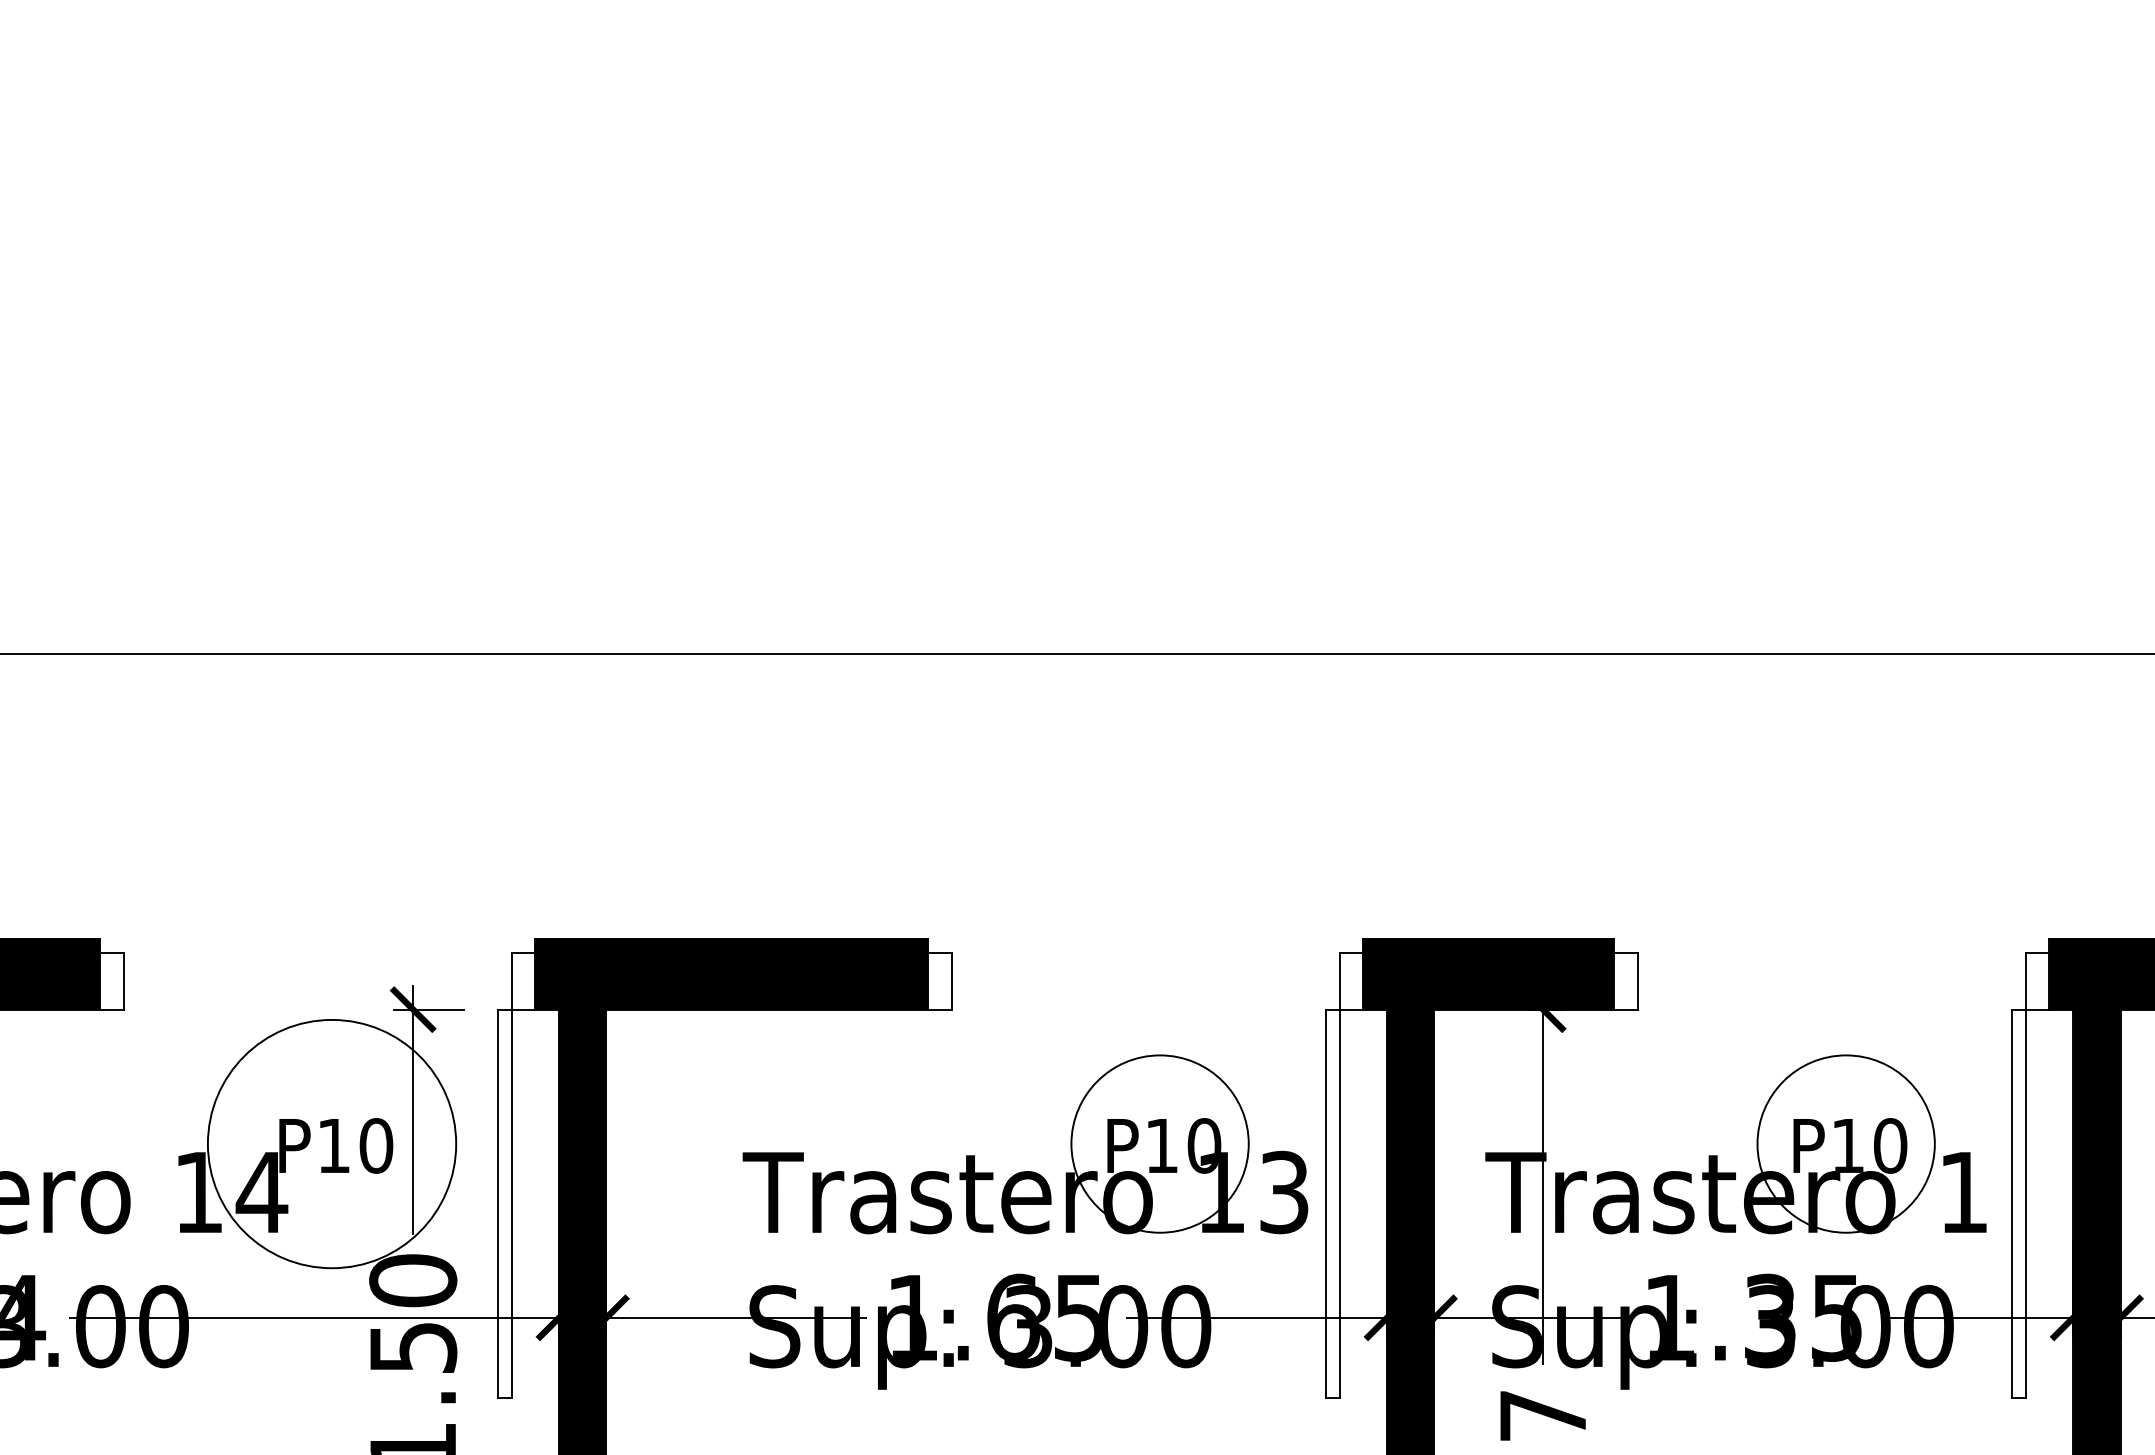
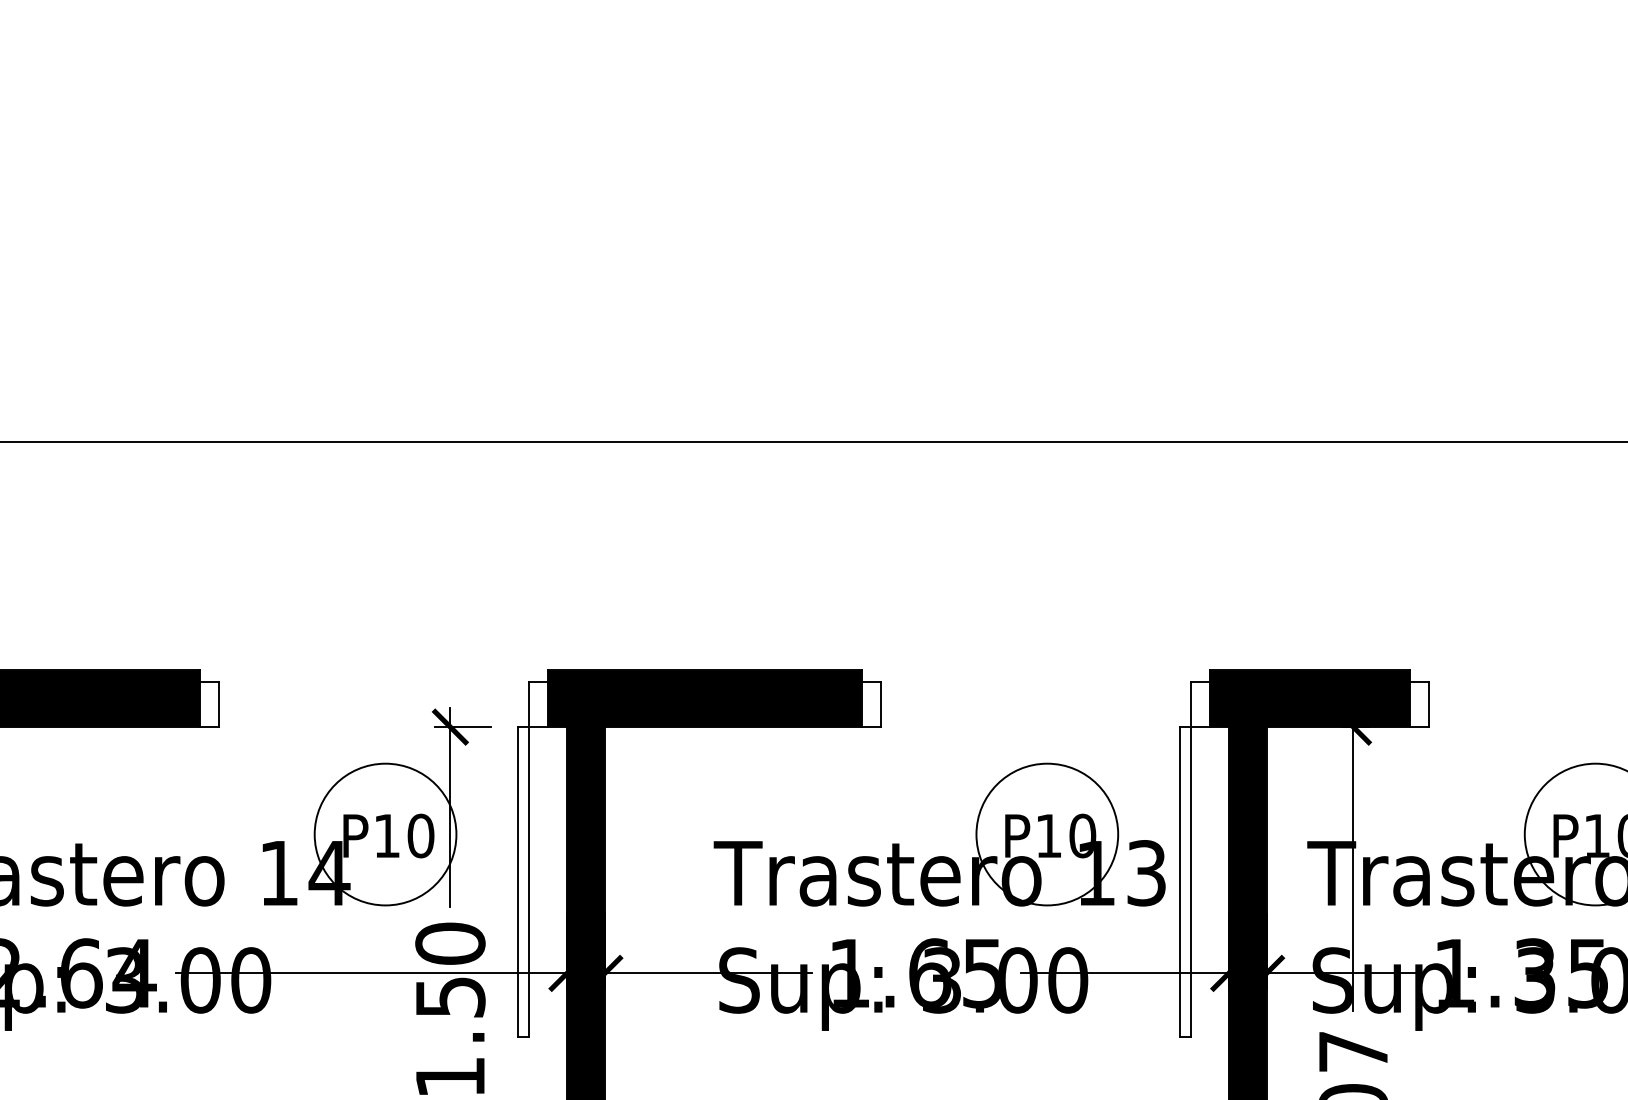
circle: (331, 1143) -> (385, 834), size x0.71

